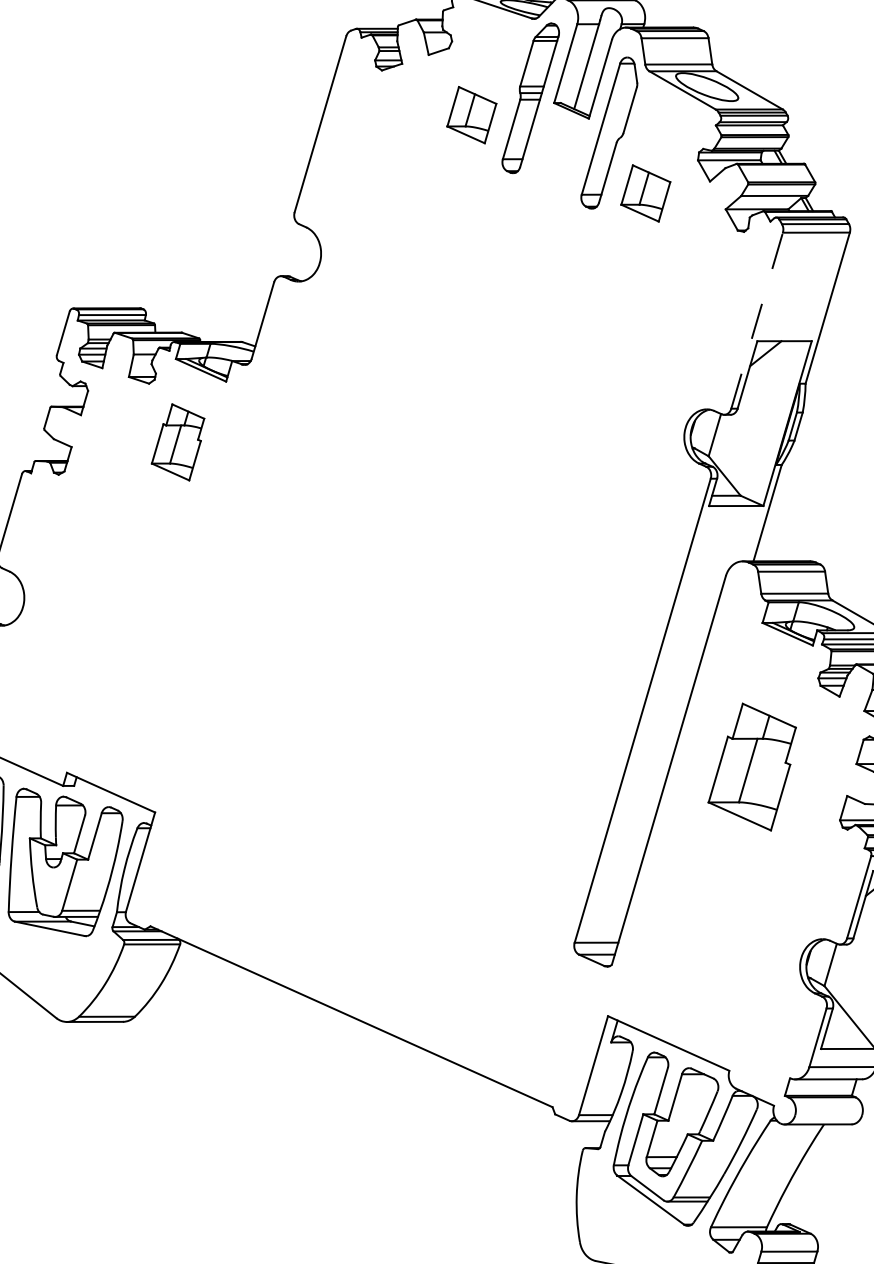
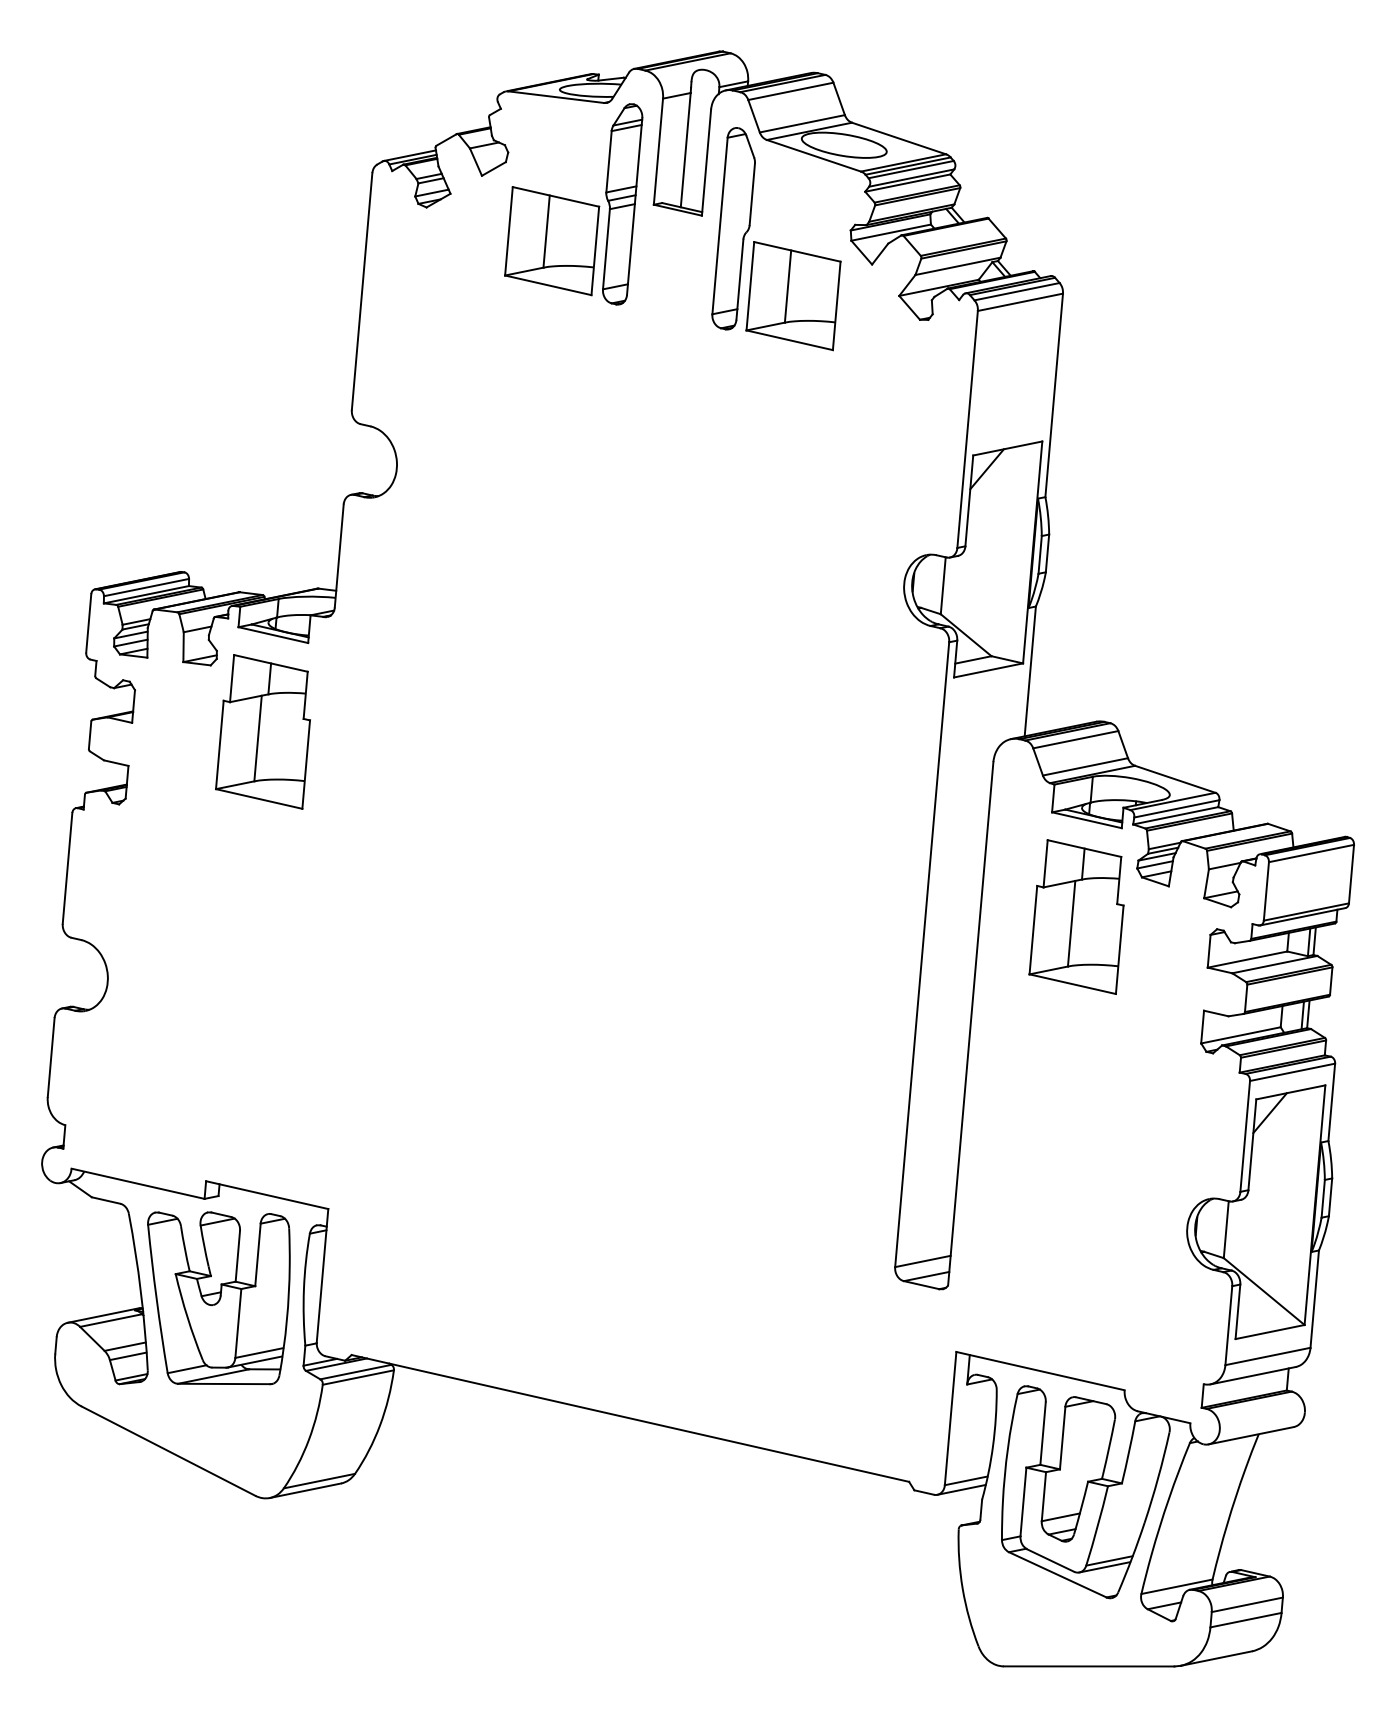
part: (472, 115) -> (552, 241), size x1.67
part: (645, 193) -> (793, 296), size x1.67
line: (757, 320) -> (967, 429), dashed -> solid
part: (178, 441) -> (262, 731), size x1.67
part: (752, 765) -> (1076, 916), moved

